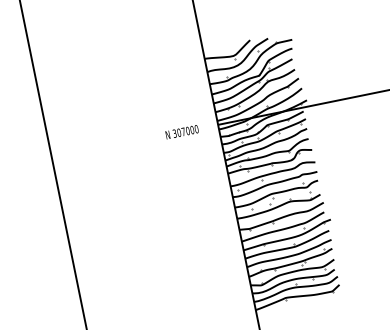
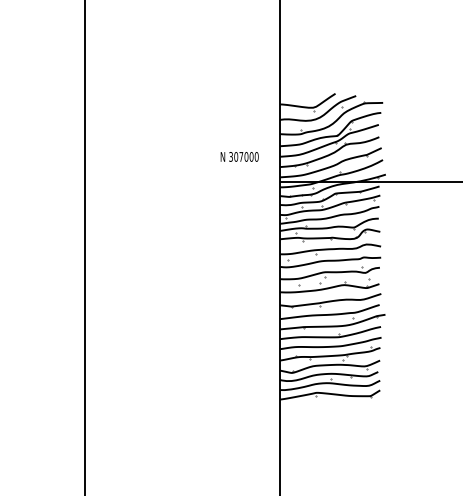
text: (181, 131) -> (239, 156), moved

